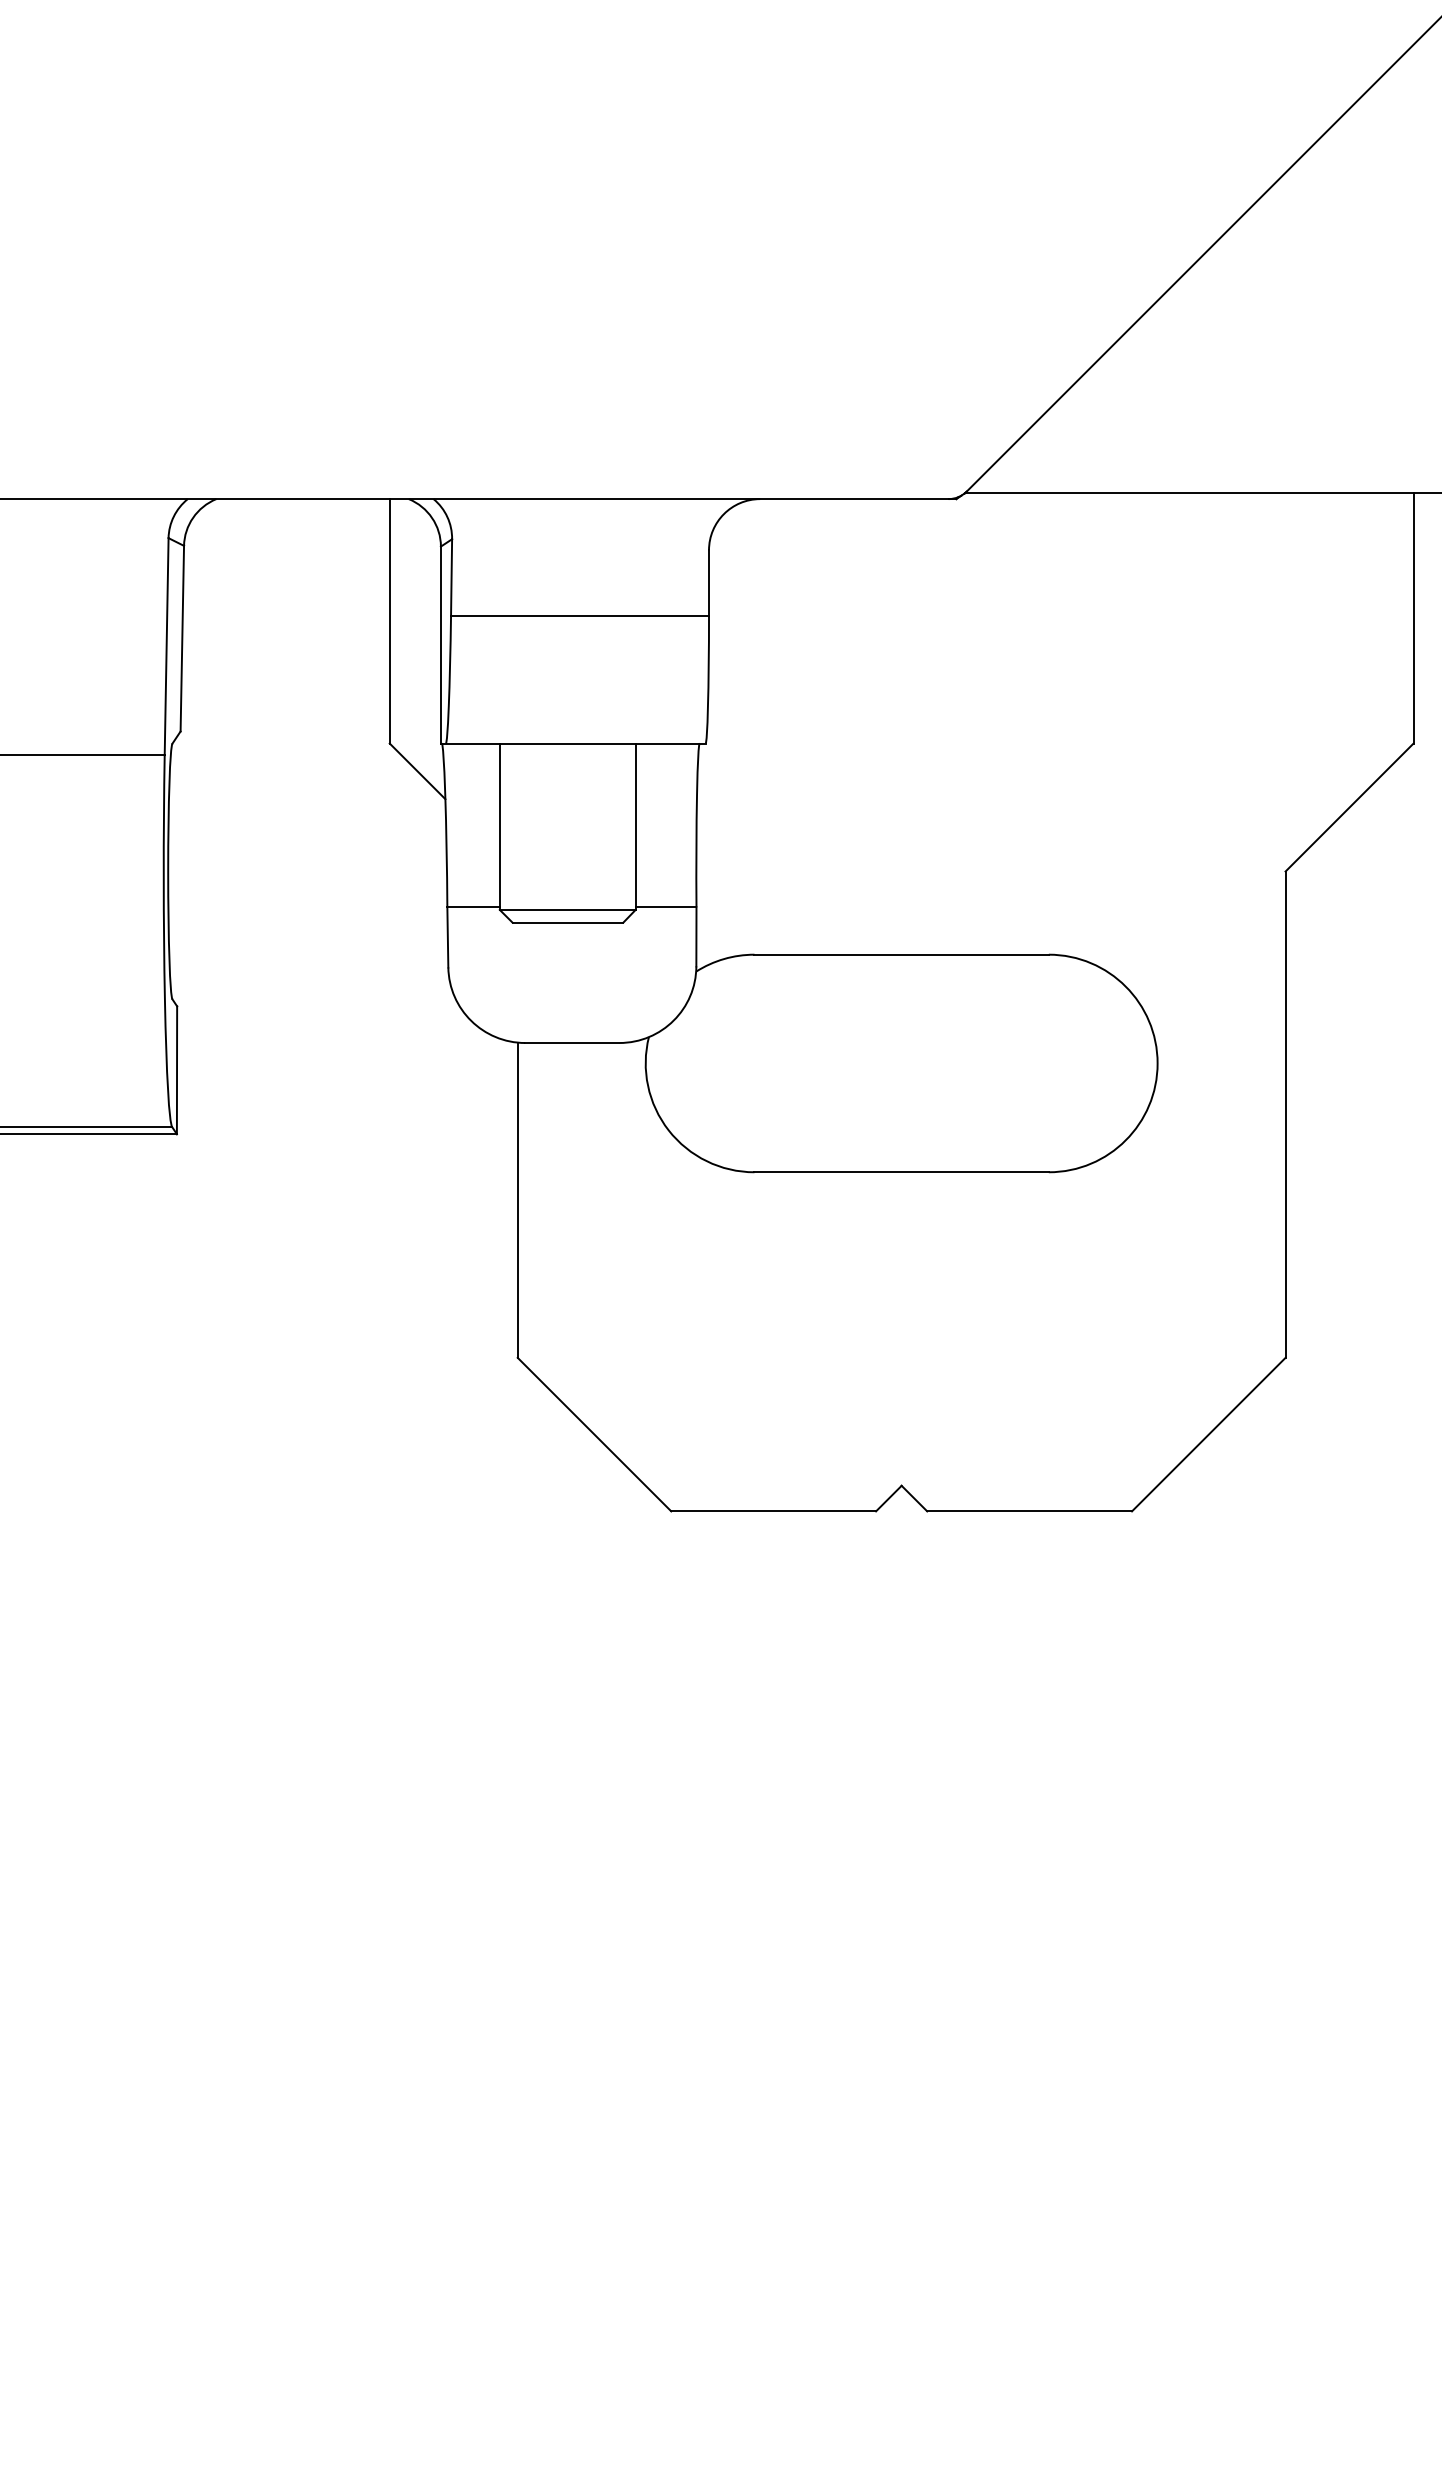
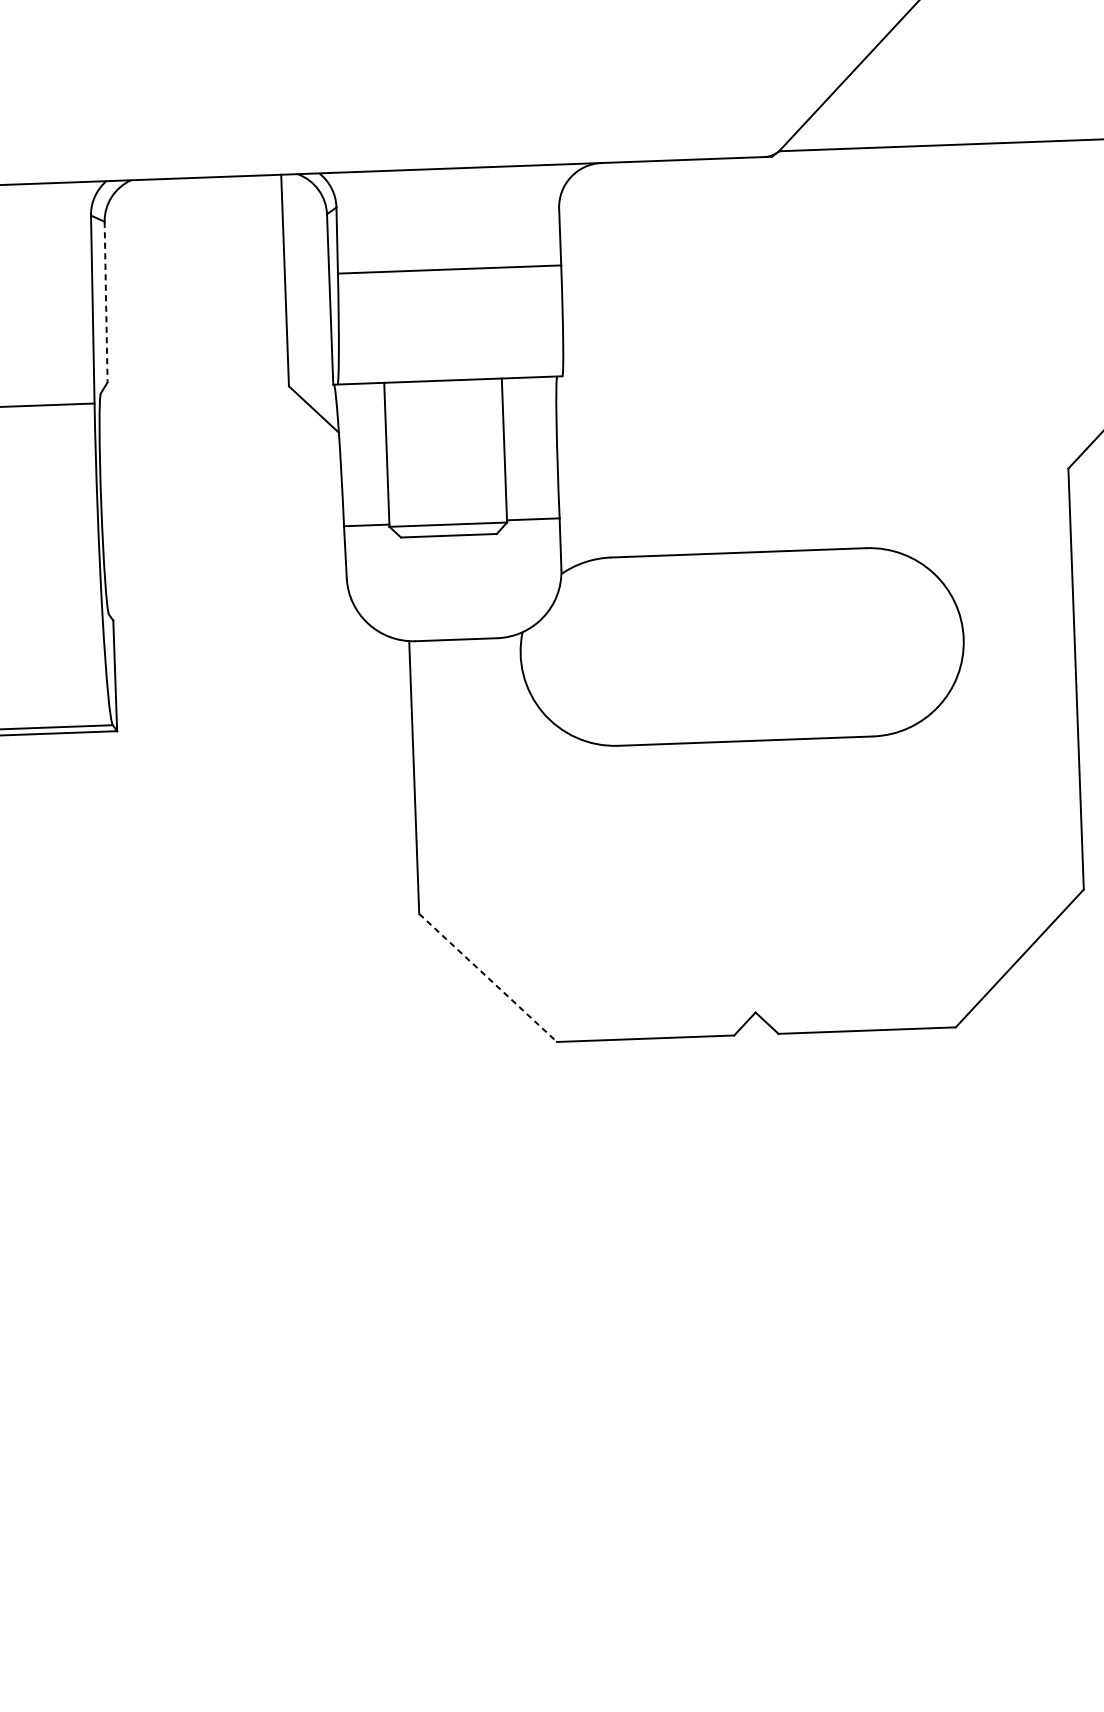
line: (182, 638) -> (106, 301), solid -> dashed
line: (594, 1434) -> (488, 977), solid -> dashed

